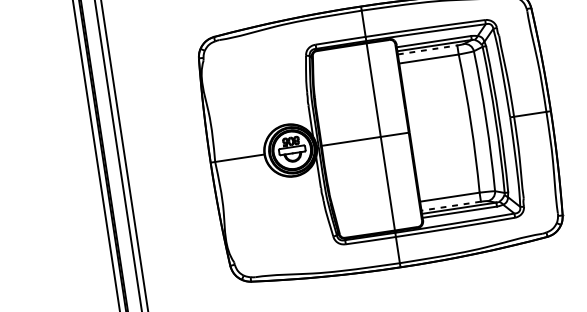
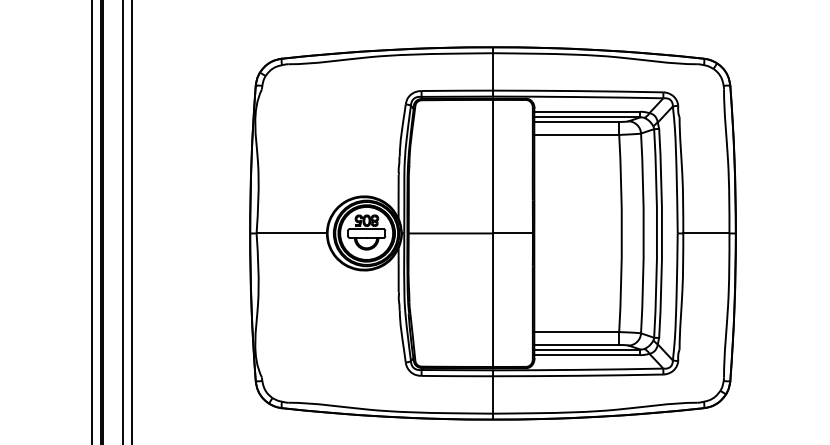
line: (428, 49) -> (577, 121), dashed -> solid
line: (451, 205) -> (576, 344), dashed -> solid

